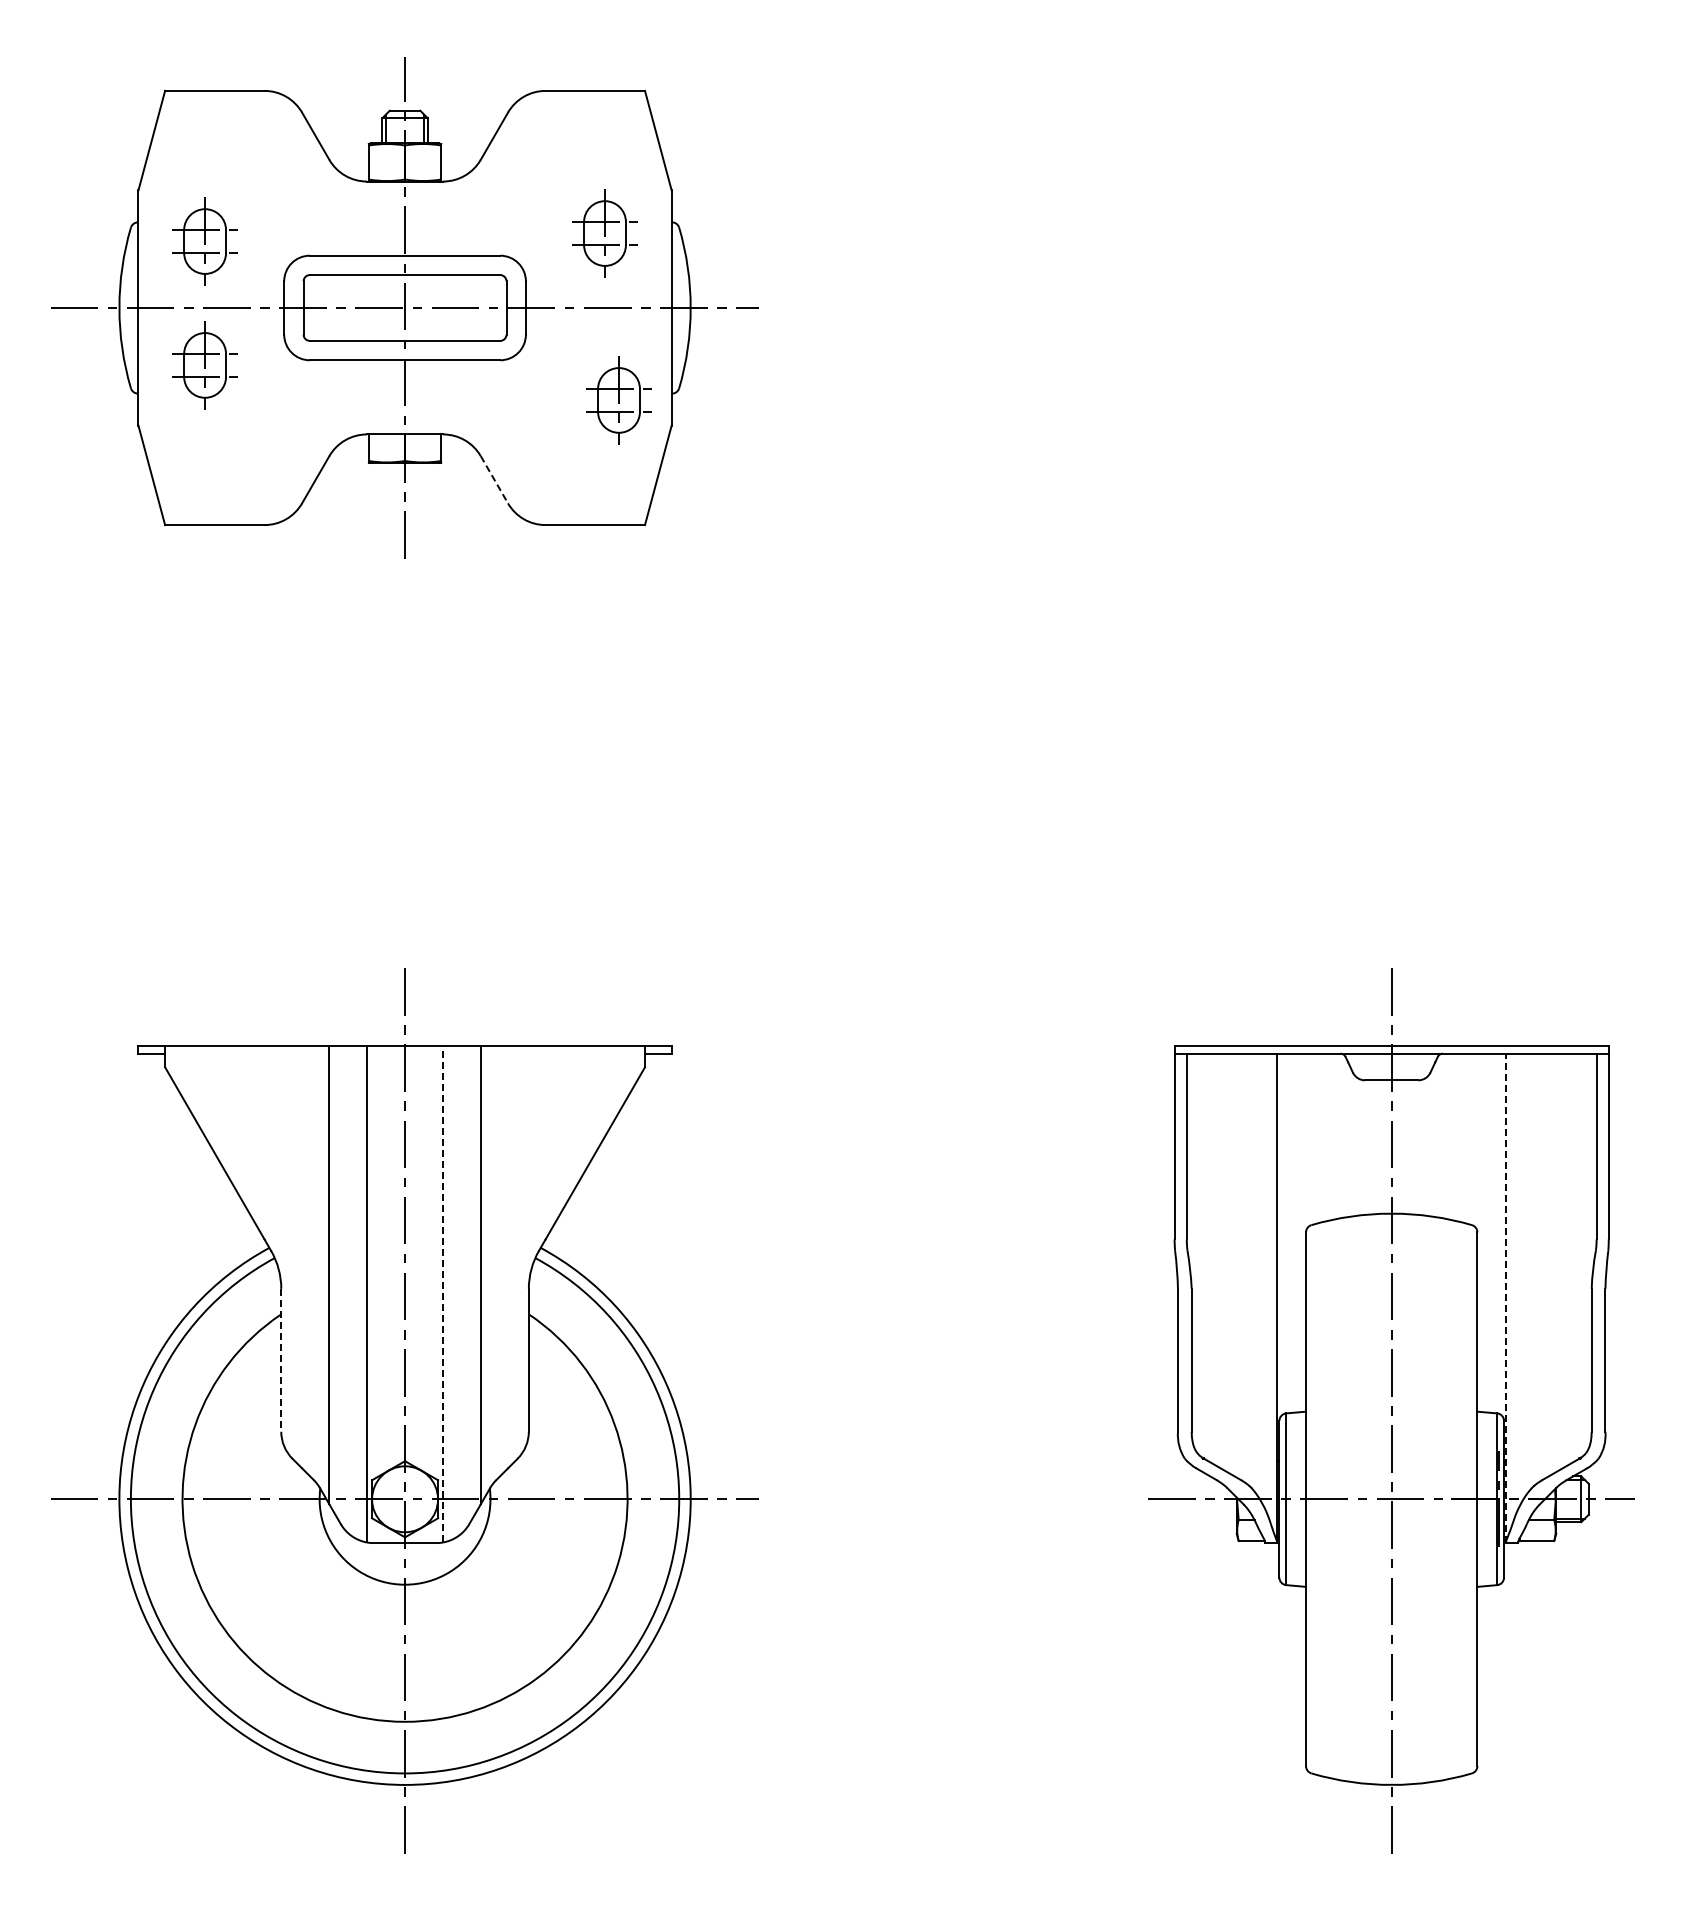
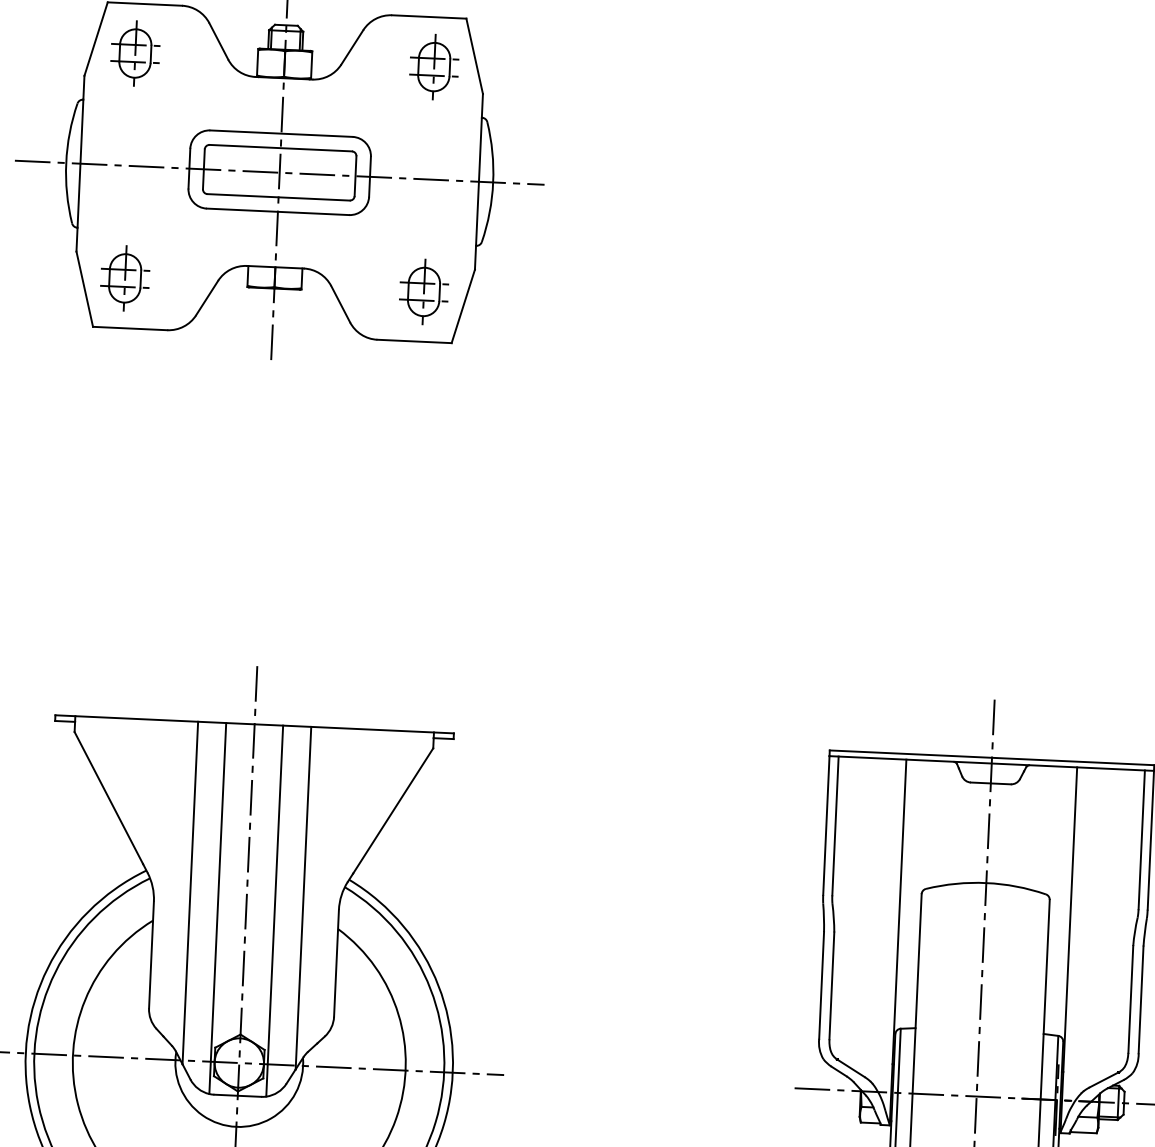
part: (604, 233) -> (433, 67), moved
part: (204, 241) -> (134, 53), moved
part: (204, 365) -> (124, 278), moved
part: (618, 400) -> (423, 292), moved
line: (494, 480) -> (340, 304), dashed -> solid
line: (443, 1293) -> (274, 910), dashed -> solid
line: (1505, 1298) -> (1068, 950), dashed -> solid
line: (281, 1360) -> (151, 955), dashed -> solid

